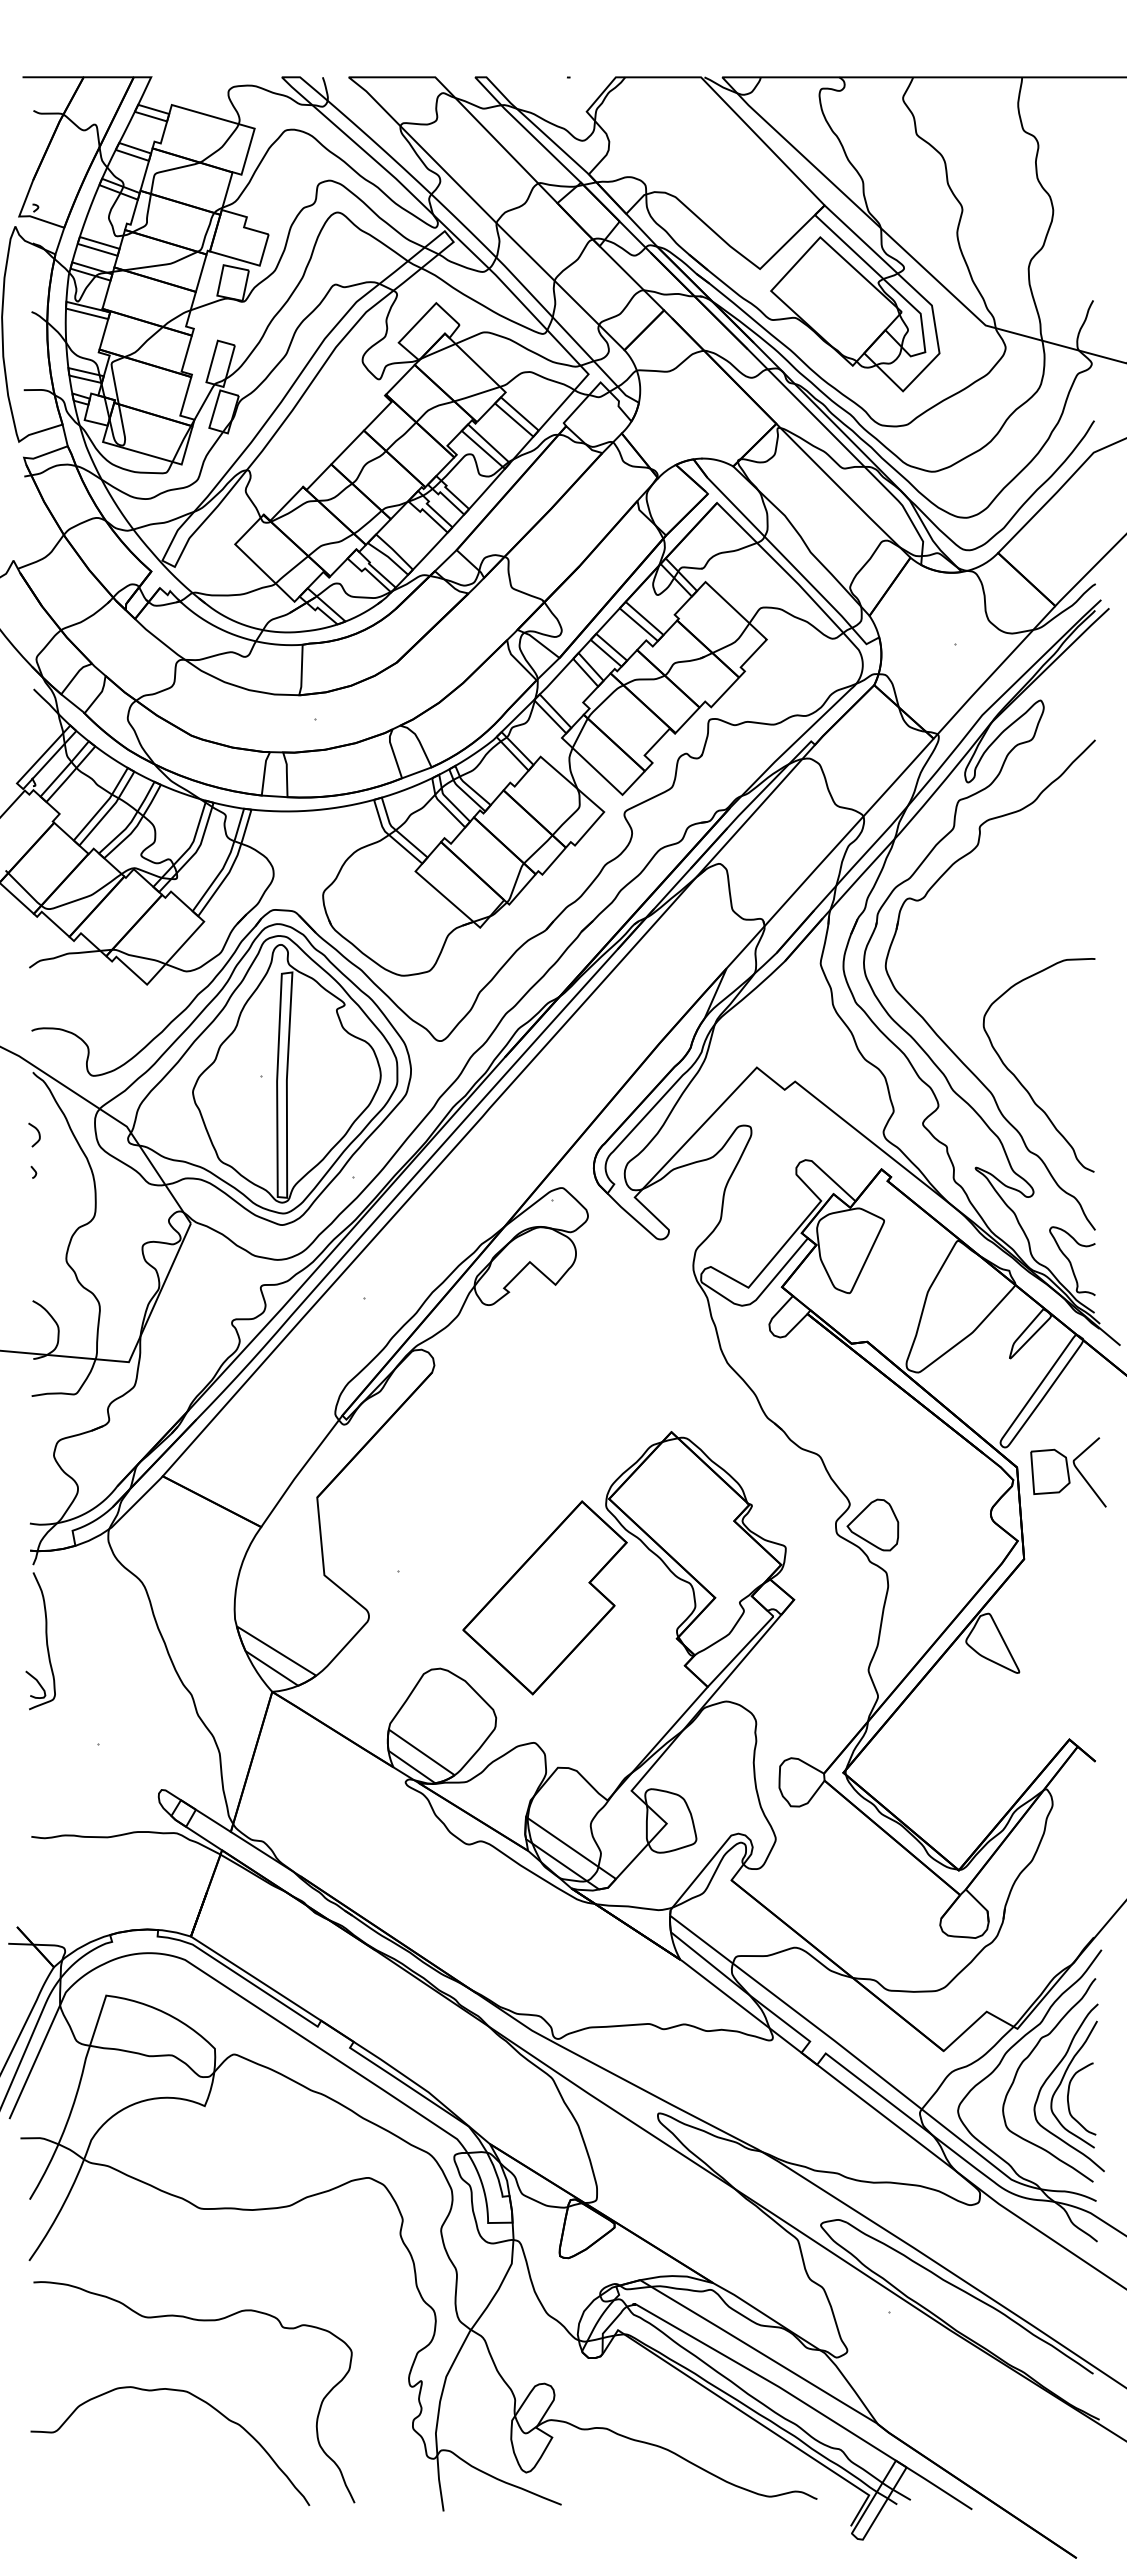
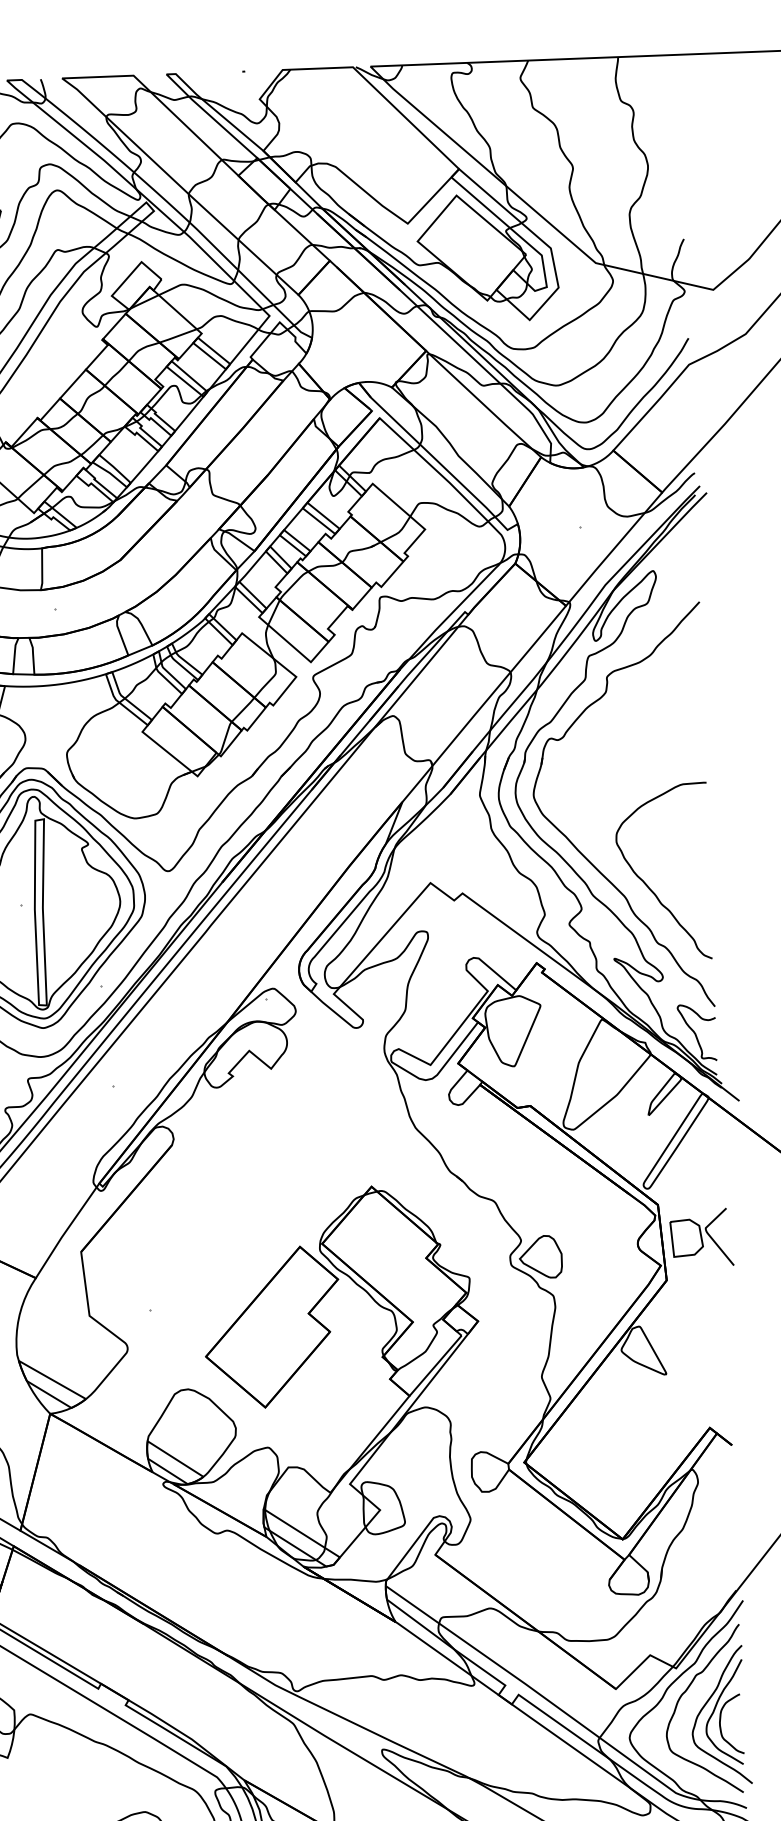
part: (1068, 1472) -> (701, 1238), moved

